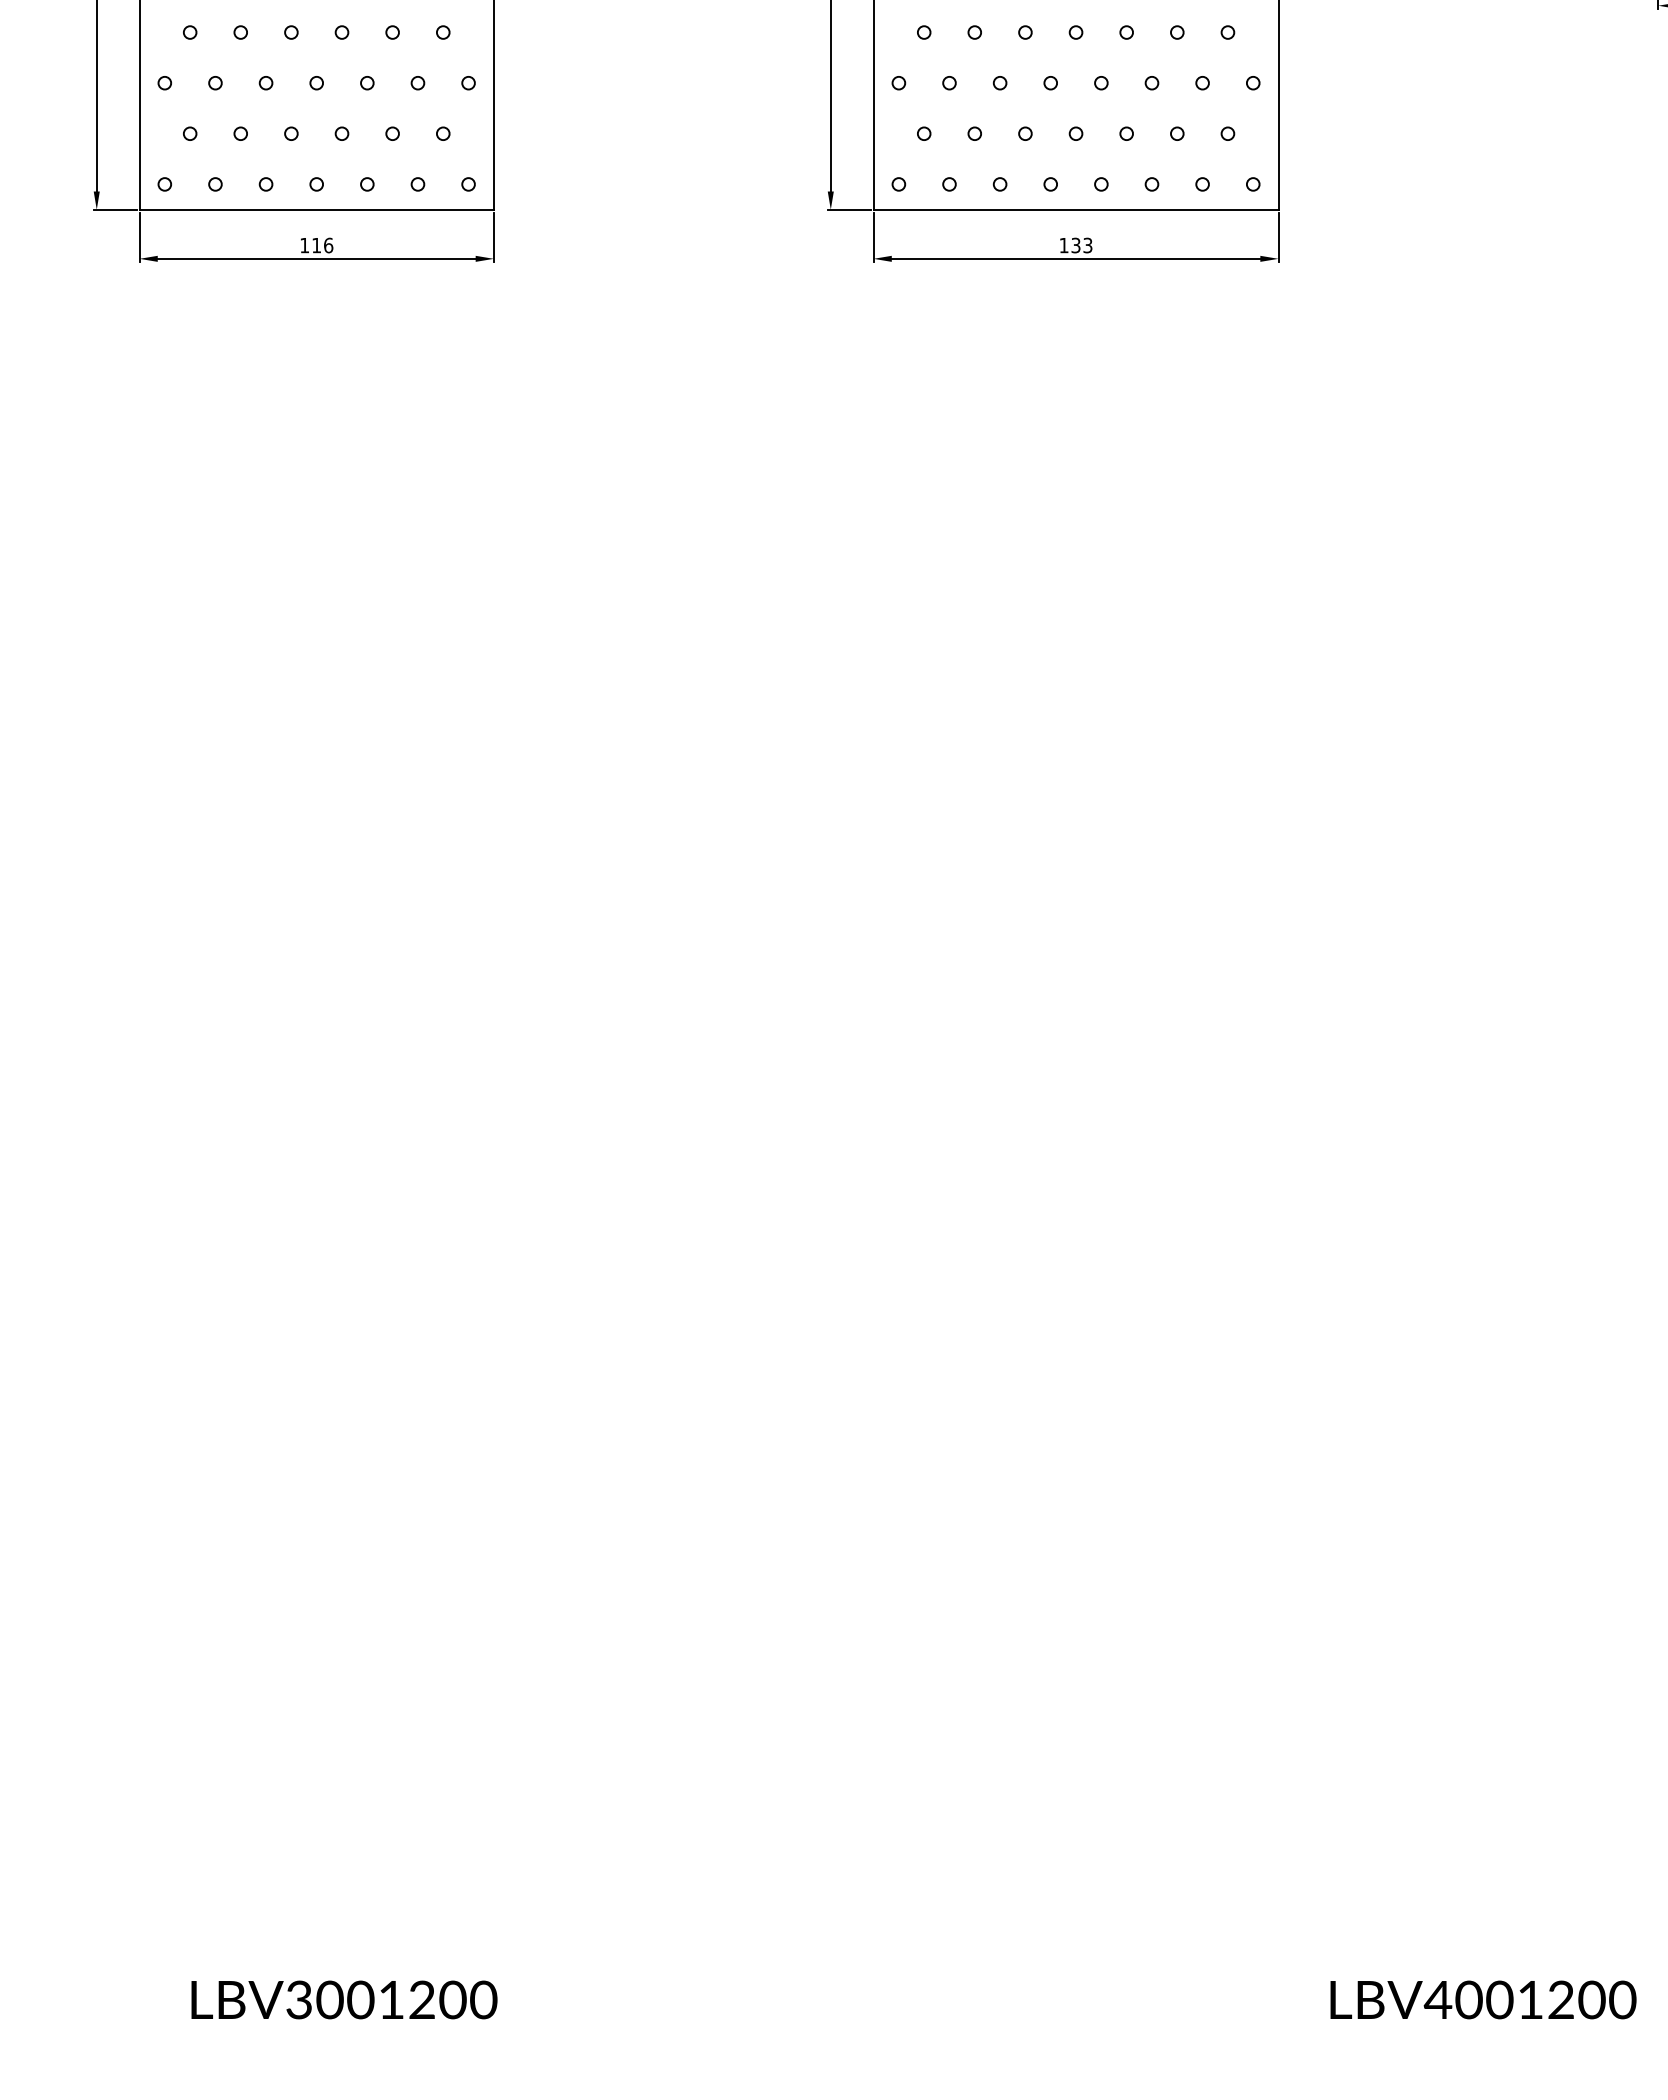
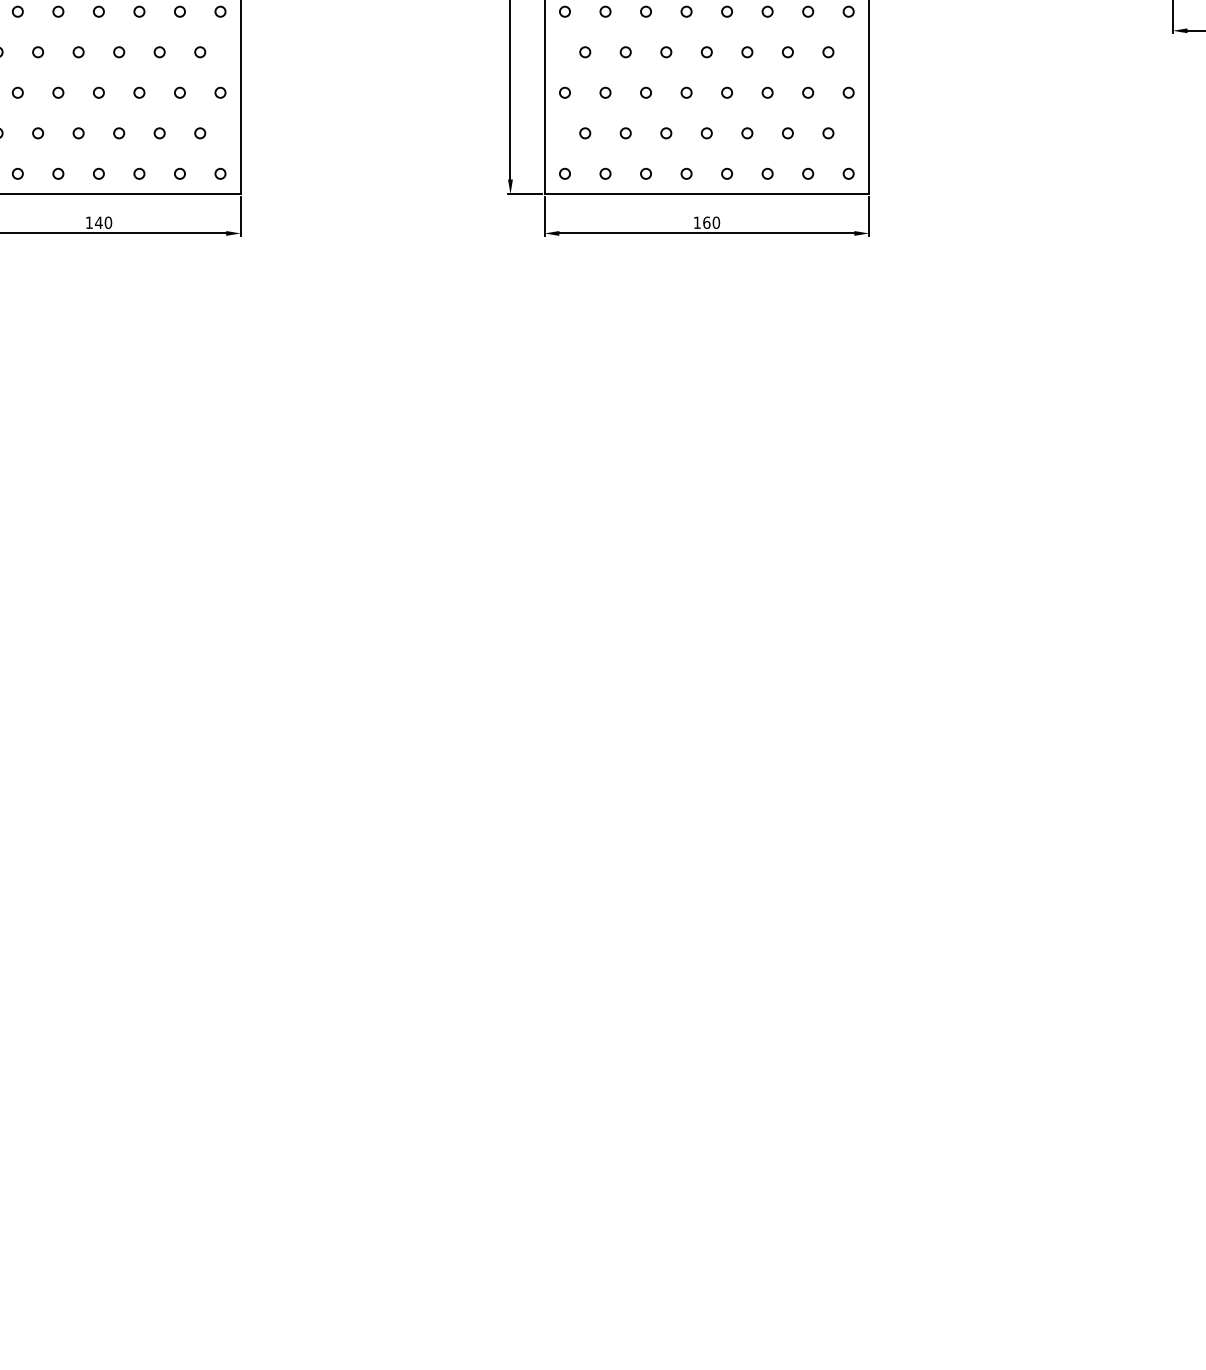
text: (322, 245) -> (103, 222), 116 -> 140
text: (1081, 245) -> (711, 222), 133 -> 160

